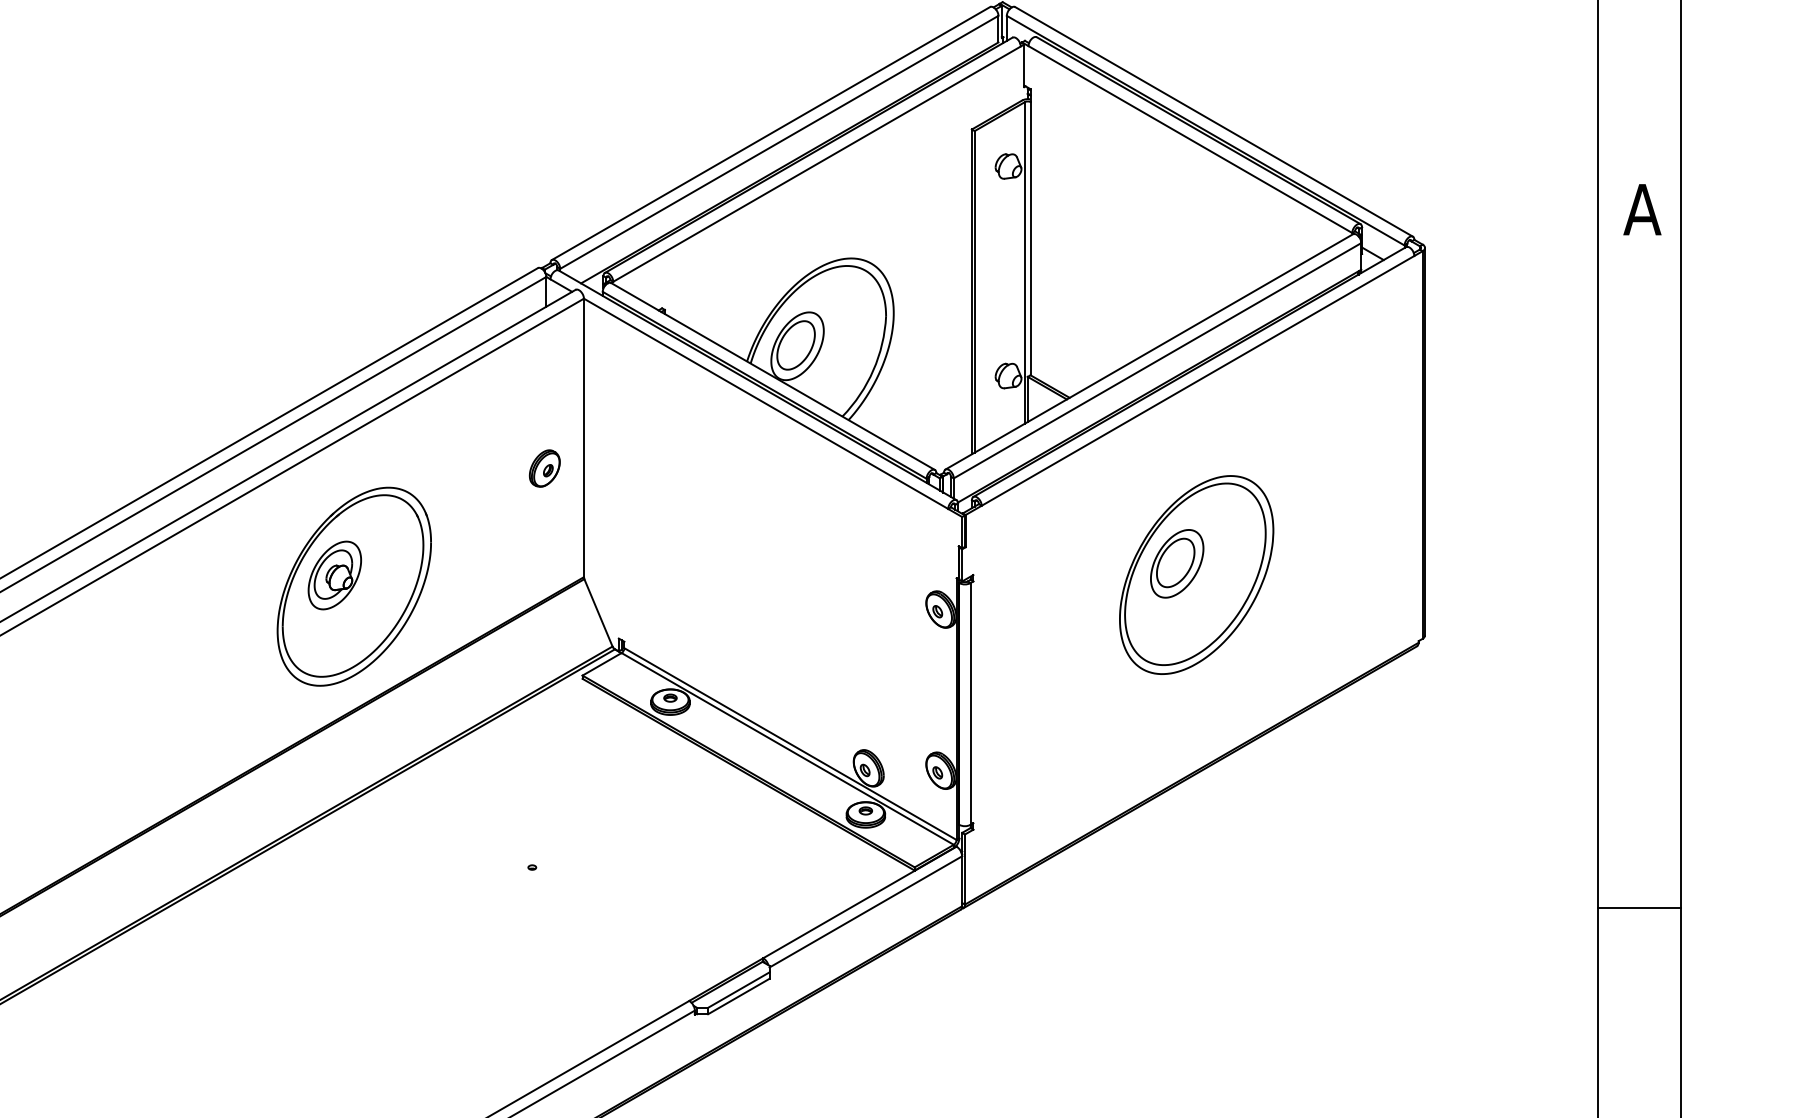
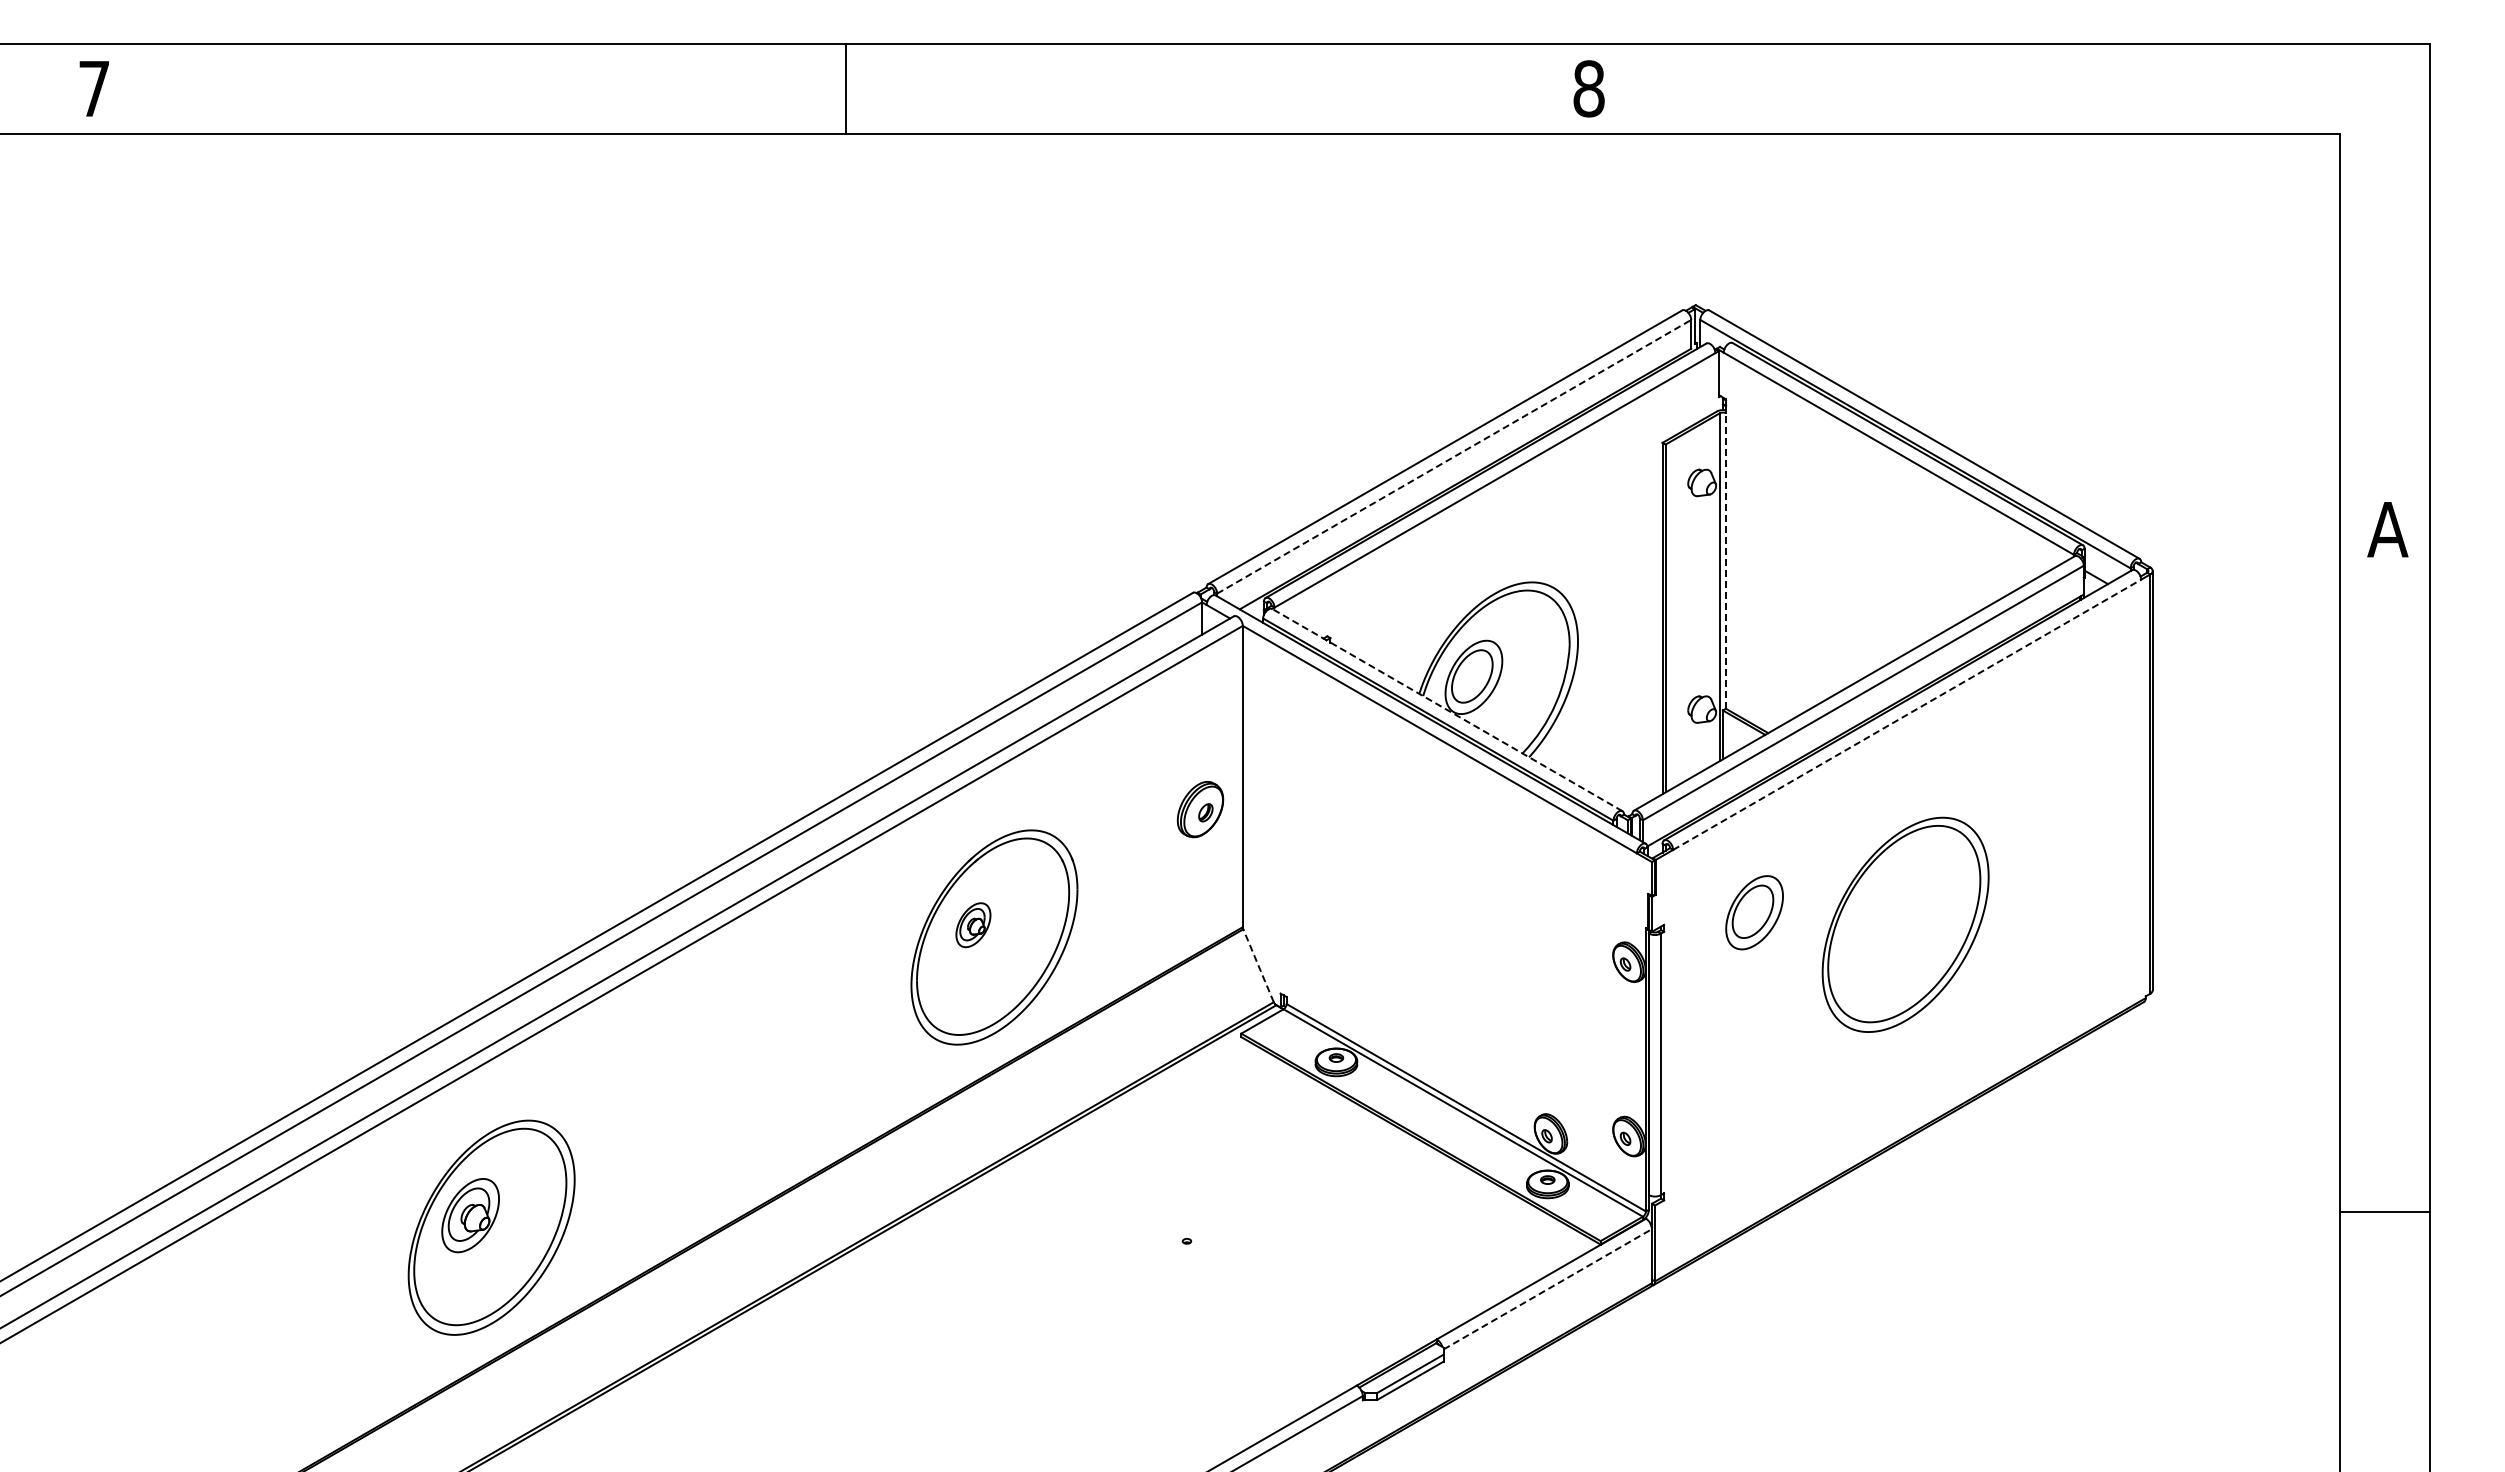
line: (779, 142) -> (1454, 456), solid -> dashed
line: (1030, 239) -> (1725, 561), solid -> dashed
line: (772, 375) -> (1446, 709), solid -> dashed
line: (1198, 380) -> (1907, 714), solid -> dashed
part: (544, 468) -> (1200, 809), size x1.4
part: (1177, 563) -> (1754, 912), moved
part: (334, 574) -> (973, 924), size x0.6
line: (598, 612) -> (1258, 965), solid -> dashed
line: (1639, 907) -> (2384, 1211), moved
line: (866, 912) -> (1548, 1289), solid -> dashed

